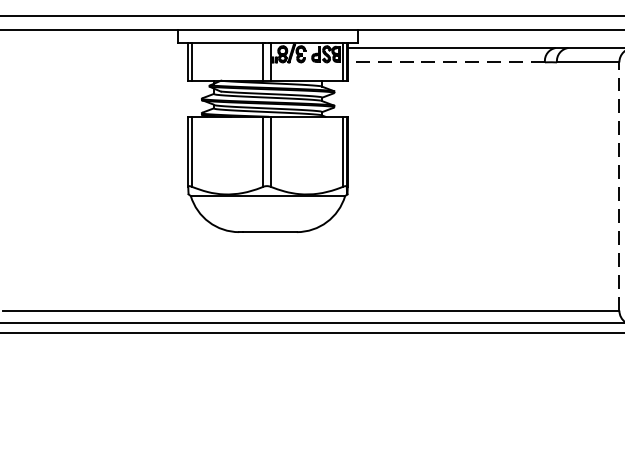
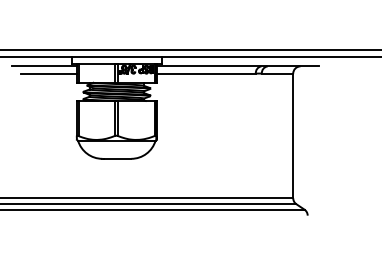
line: (123, 48) -> (44, 66), added
line: (131, 62) -> (48, 73), added
line: (446, 62) -> (206, 73), dashed -> solid
line: (619, 185) -> (293, 135), dashed -> solid

